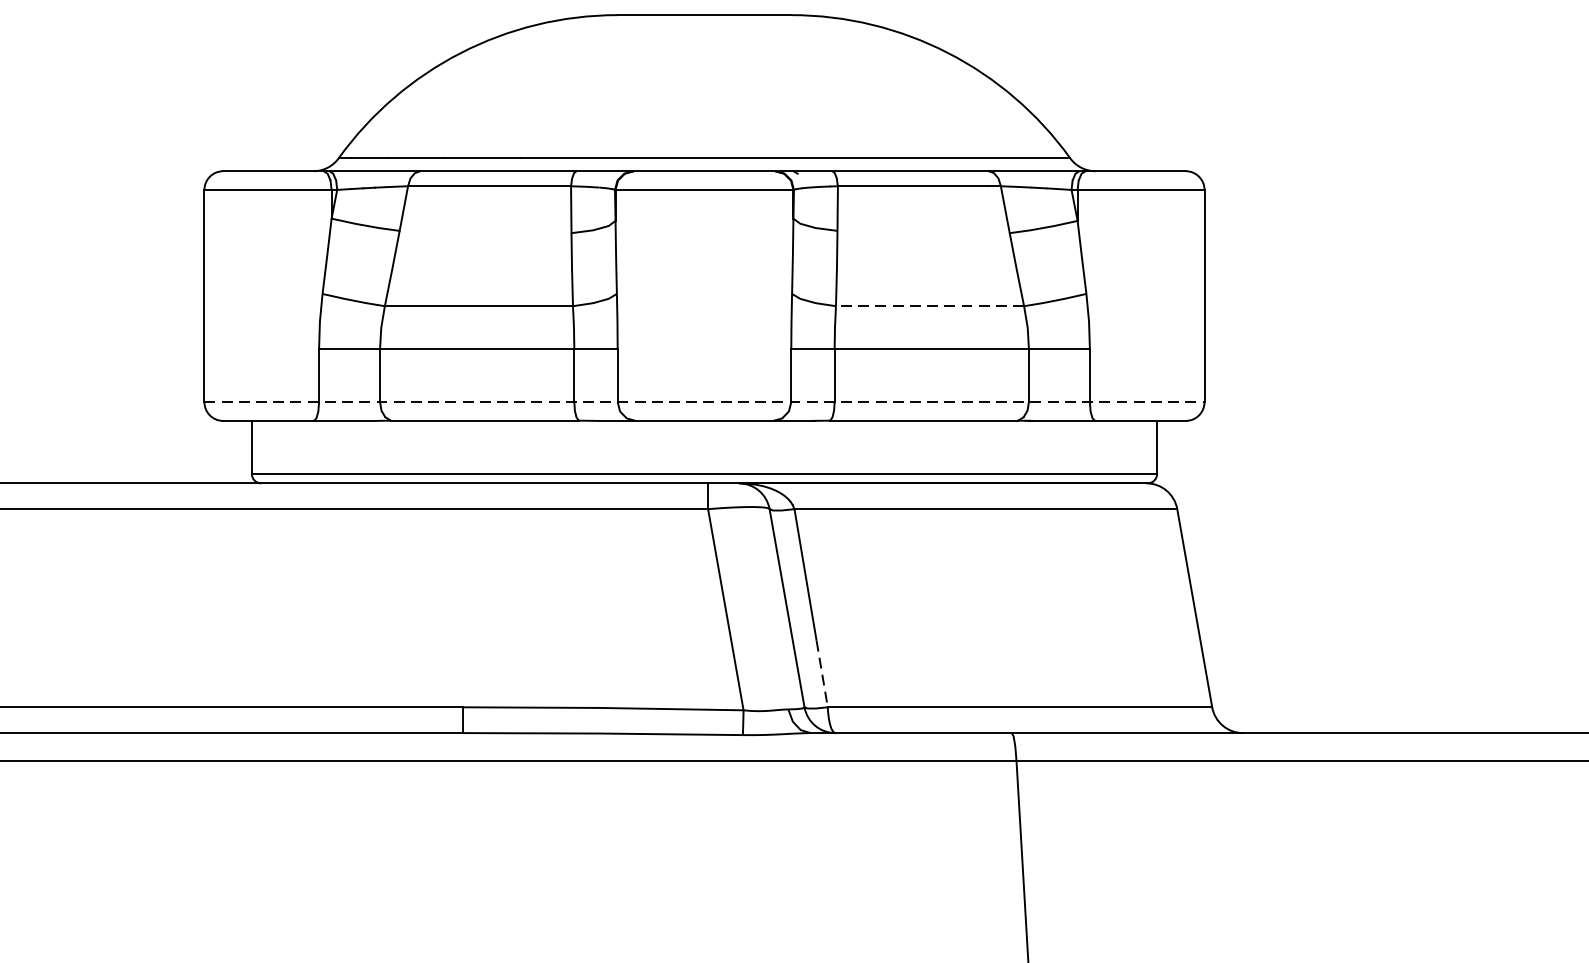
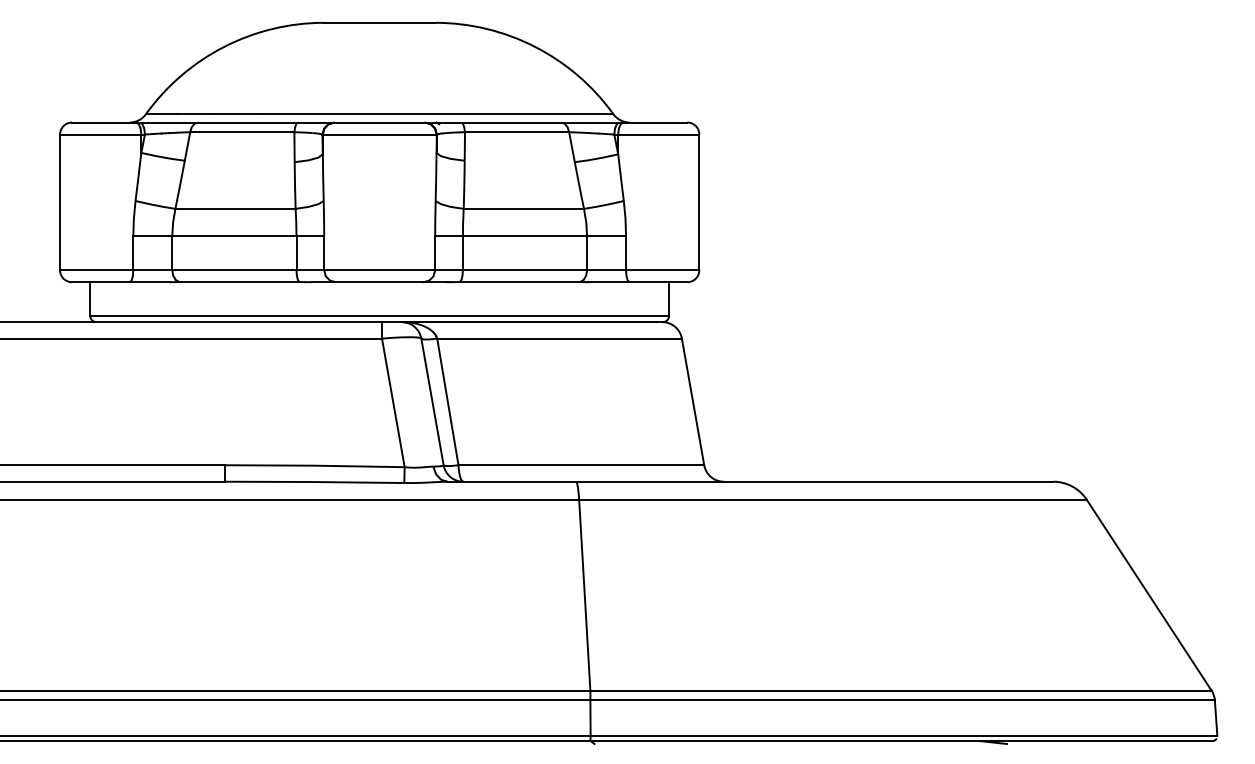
line: (929, 305) -> (523, 208), dashed -> solid
line: (704, 402) -> (379, 270), dashed -> solid
line: (821, 673) -> (454, 443), dashed -> solid

